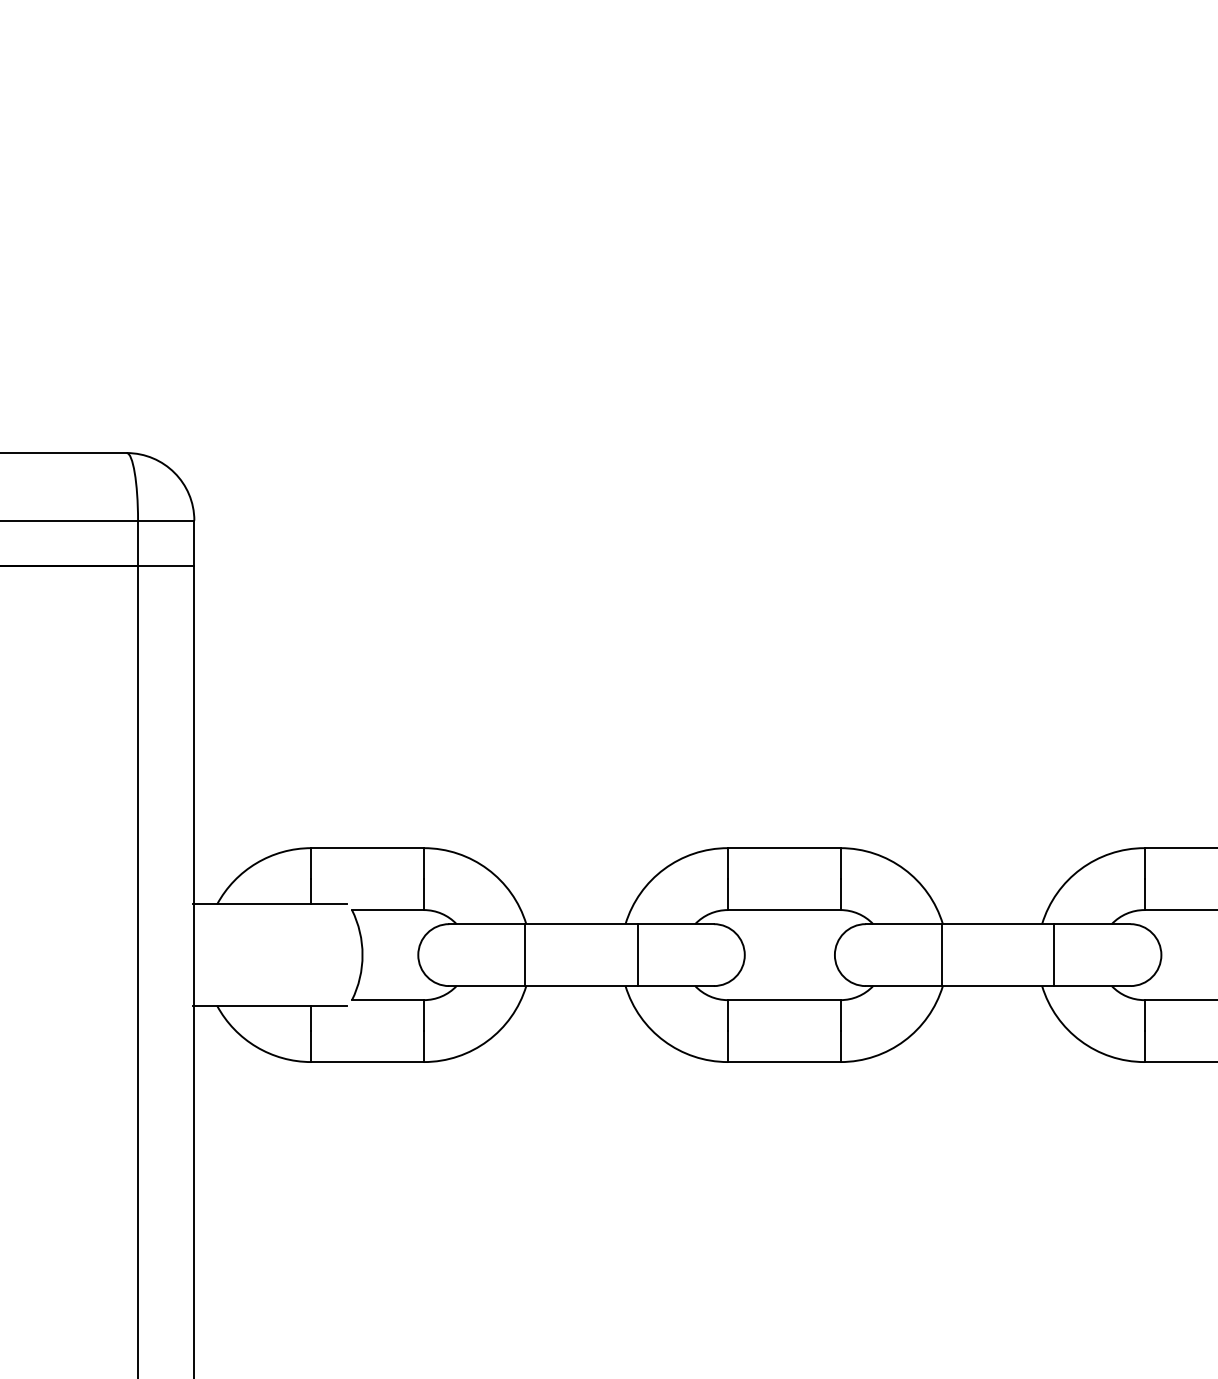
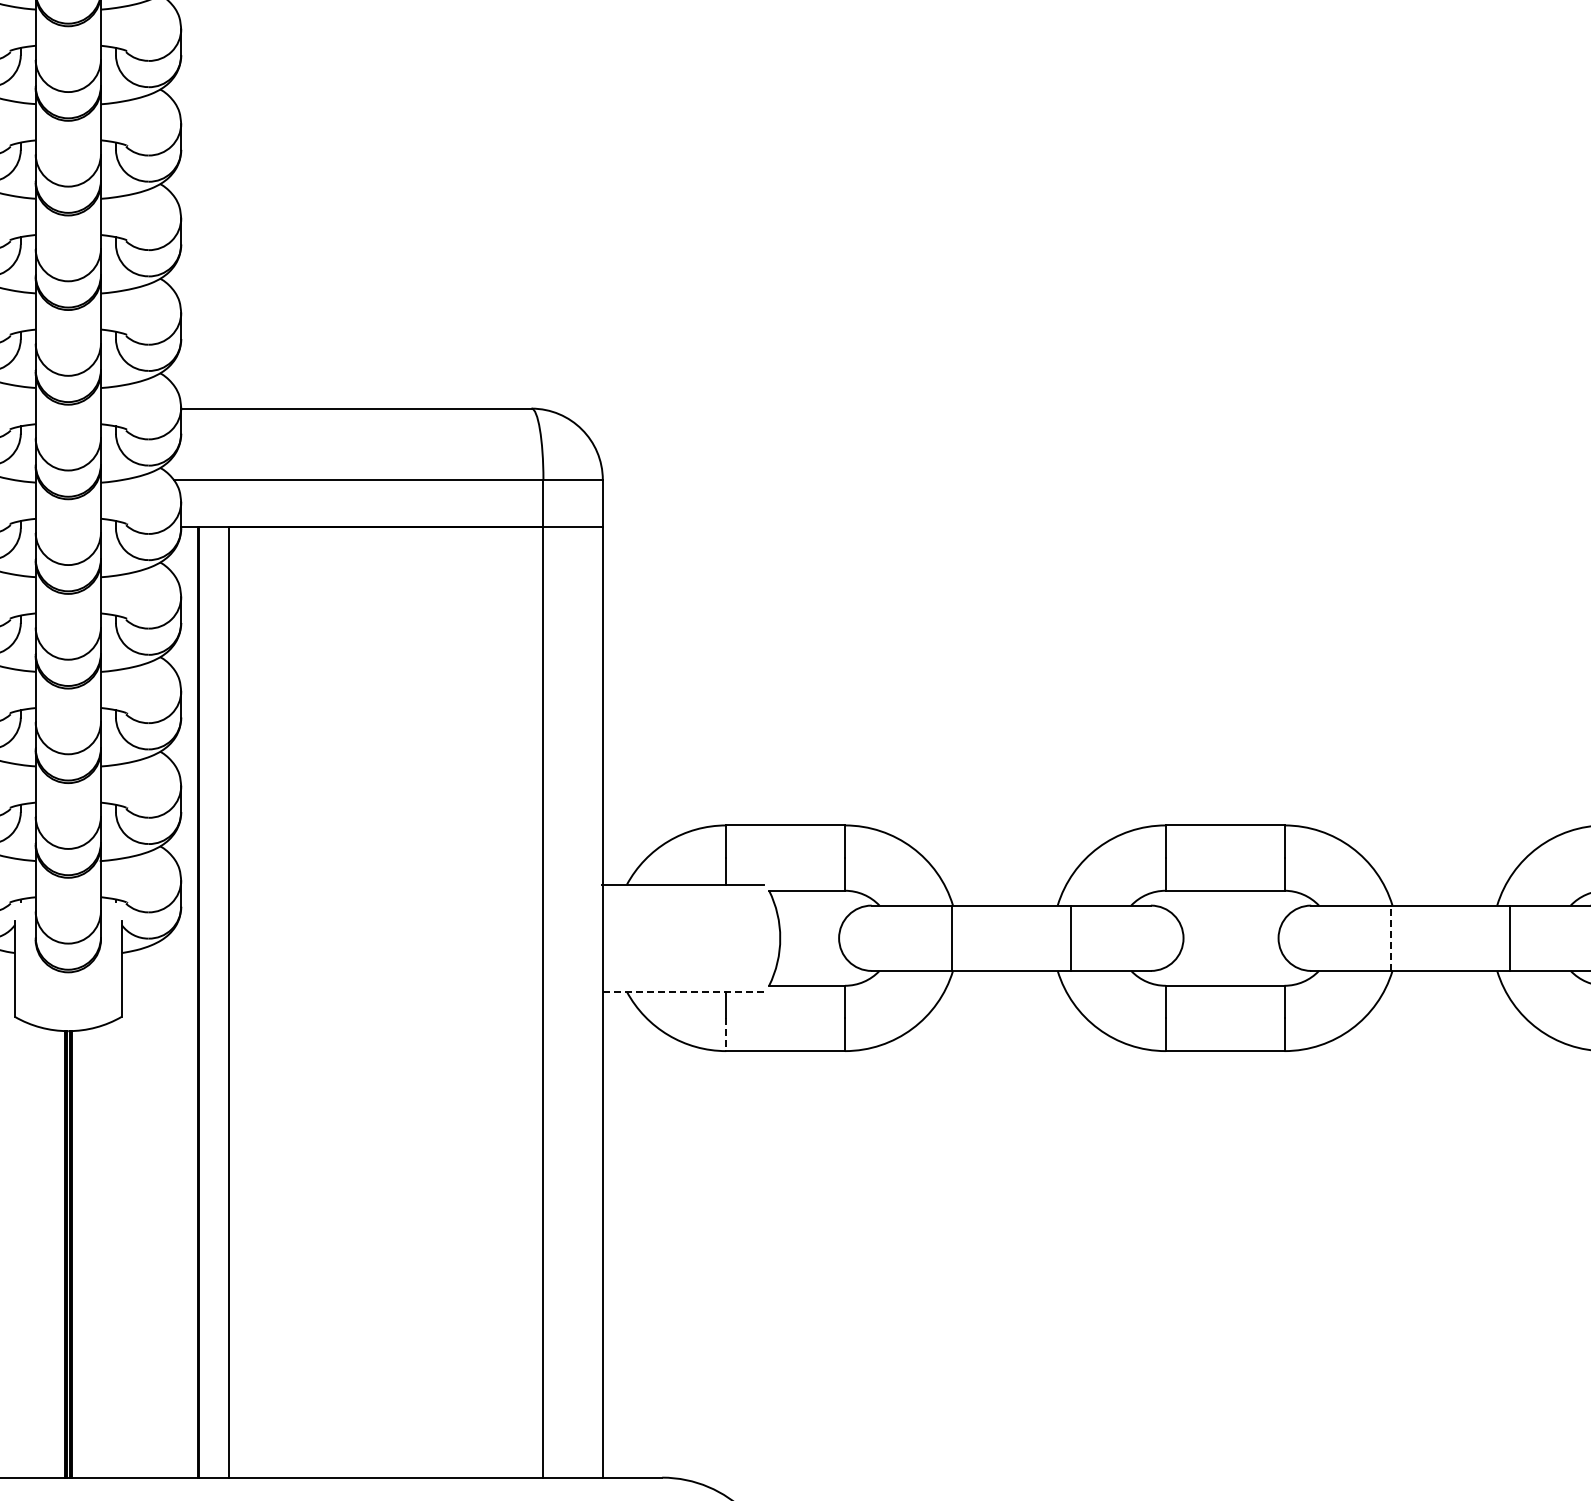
line: (941, 955) -> (1391, 938), solid -> dashed
line: (269, 1005) -> (682, 991), solid -> dashed
line: (311, 1047) -> (726, 1035), solid -> dashed

